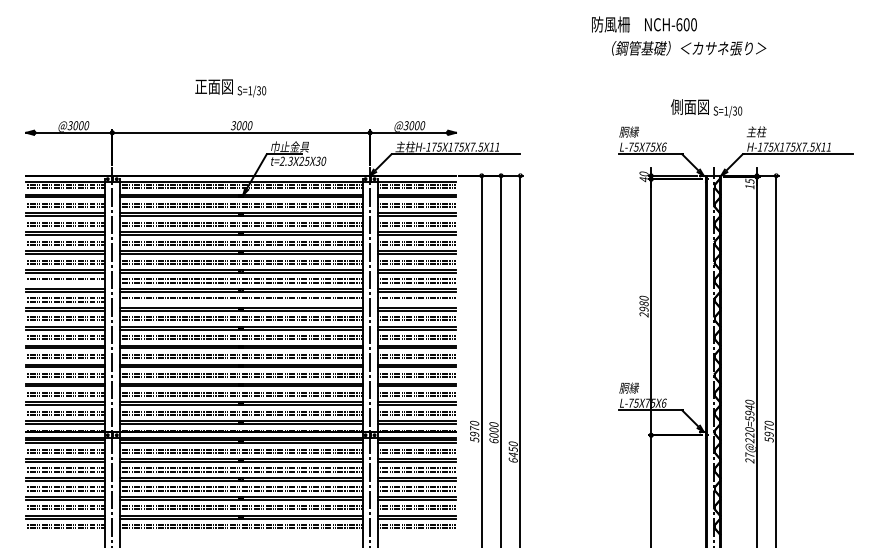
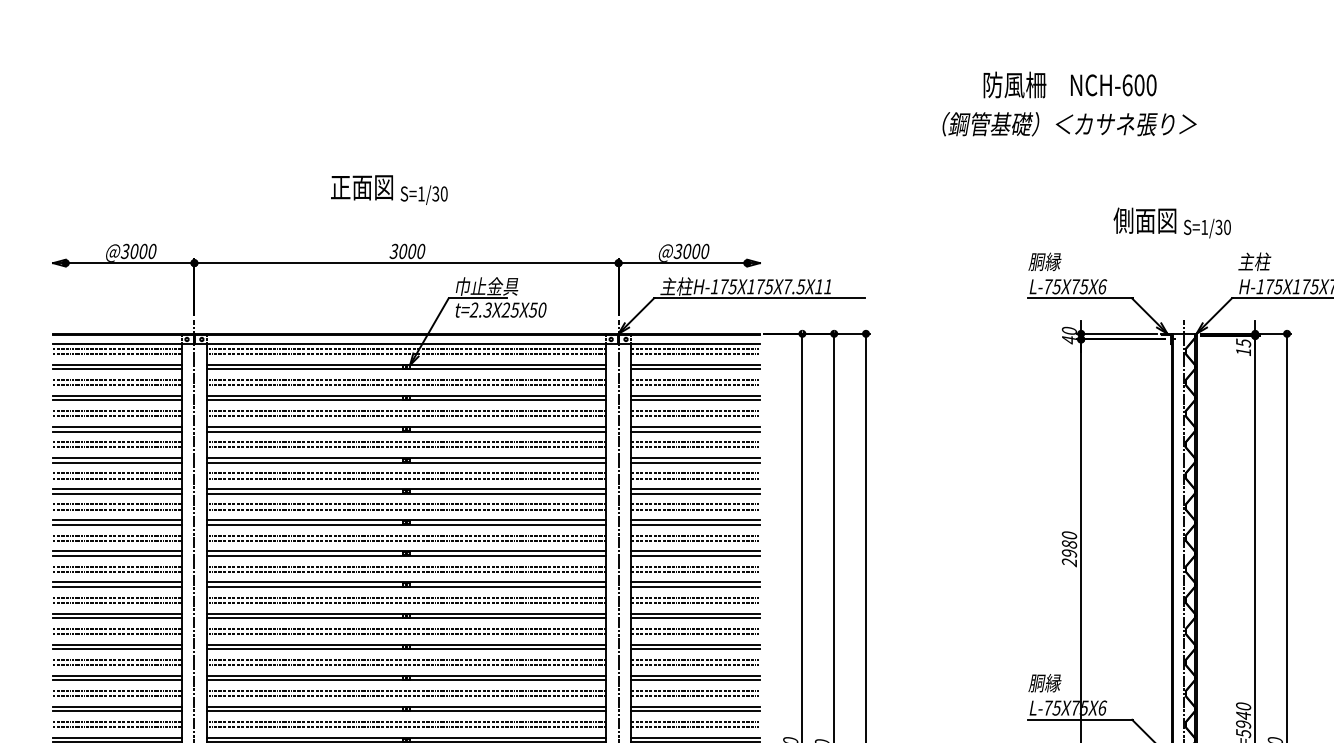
text: (689, 48) -> (1070, 124), moved
text: (318, 160) -> (533, 308), t=2.3X25X30 -> t=2.3X25X50
line: (65, 282) -> (117, 509), added
line: (240, 301) -> (405, 540), added
line: (416, 301) -> (695, 540), added

